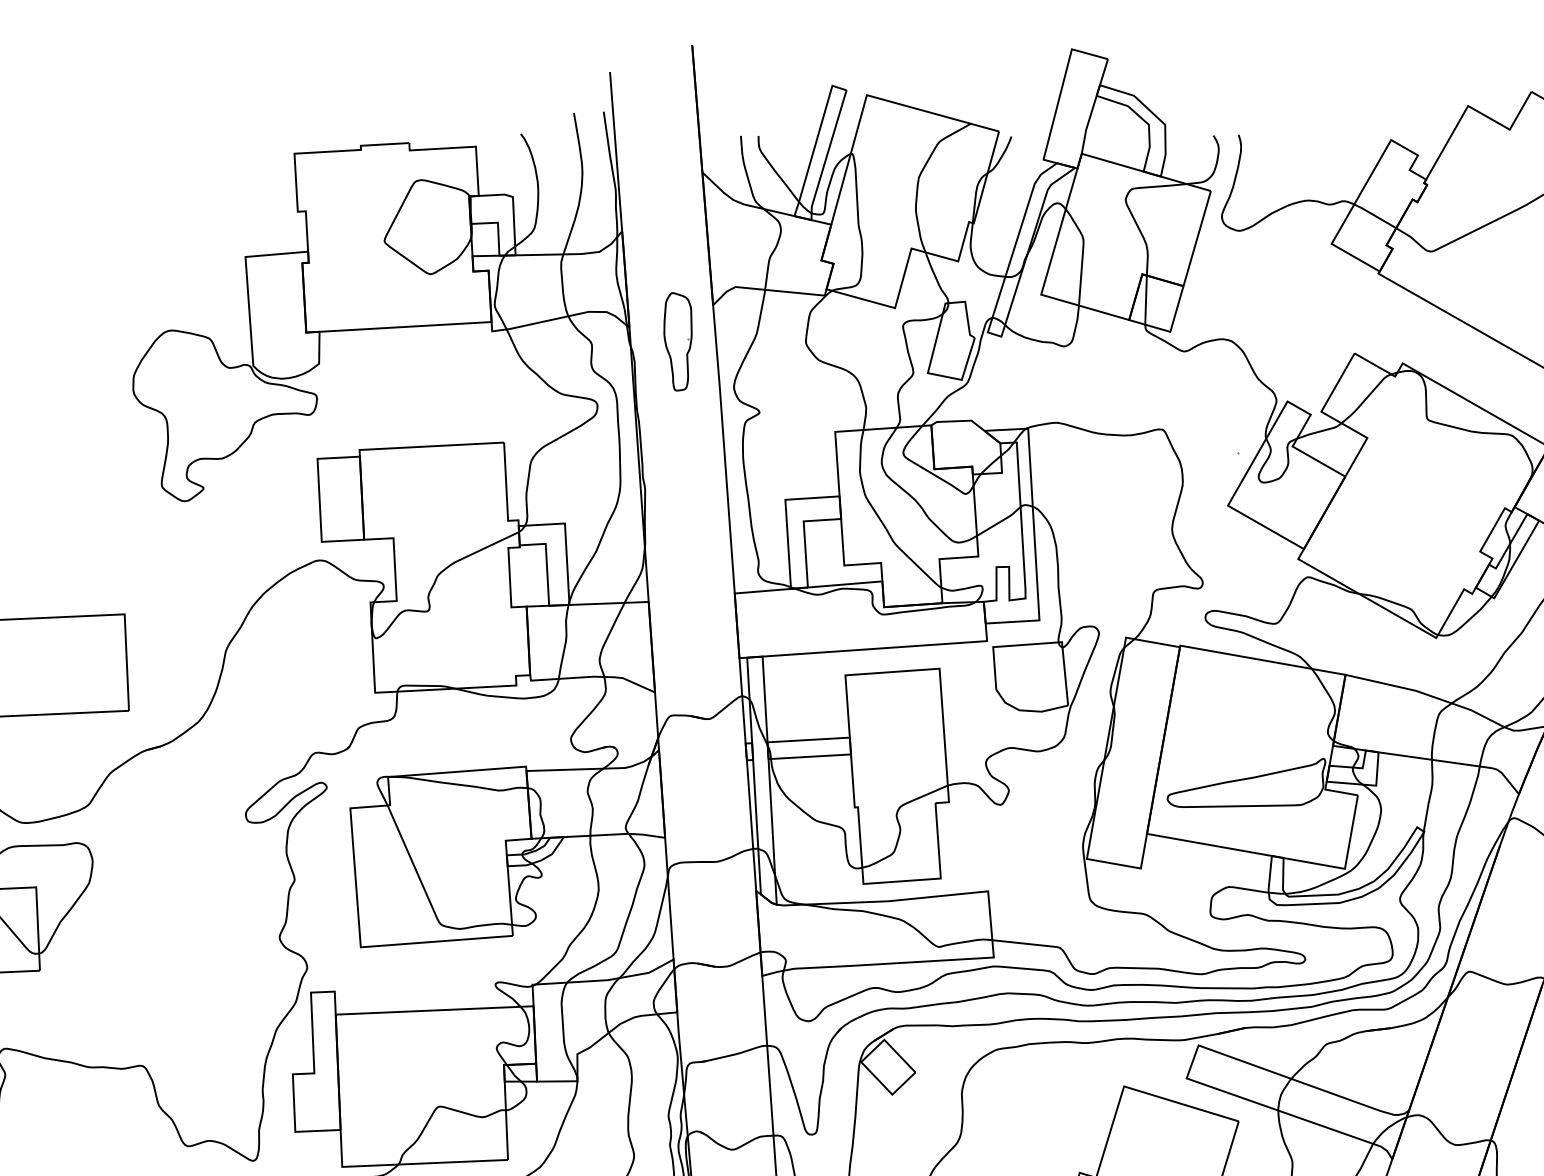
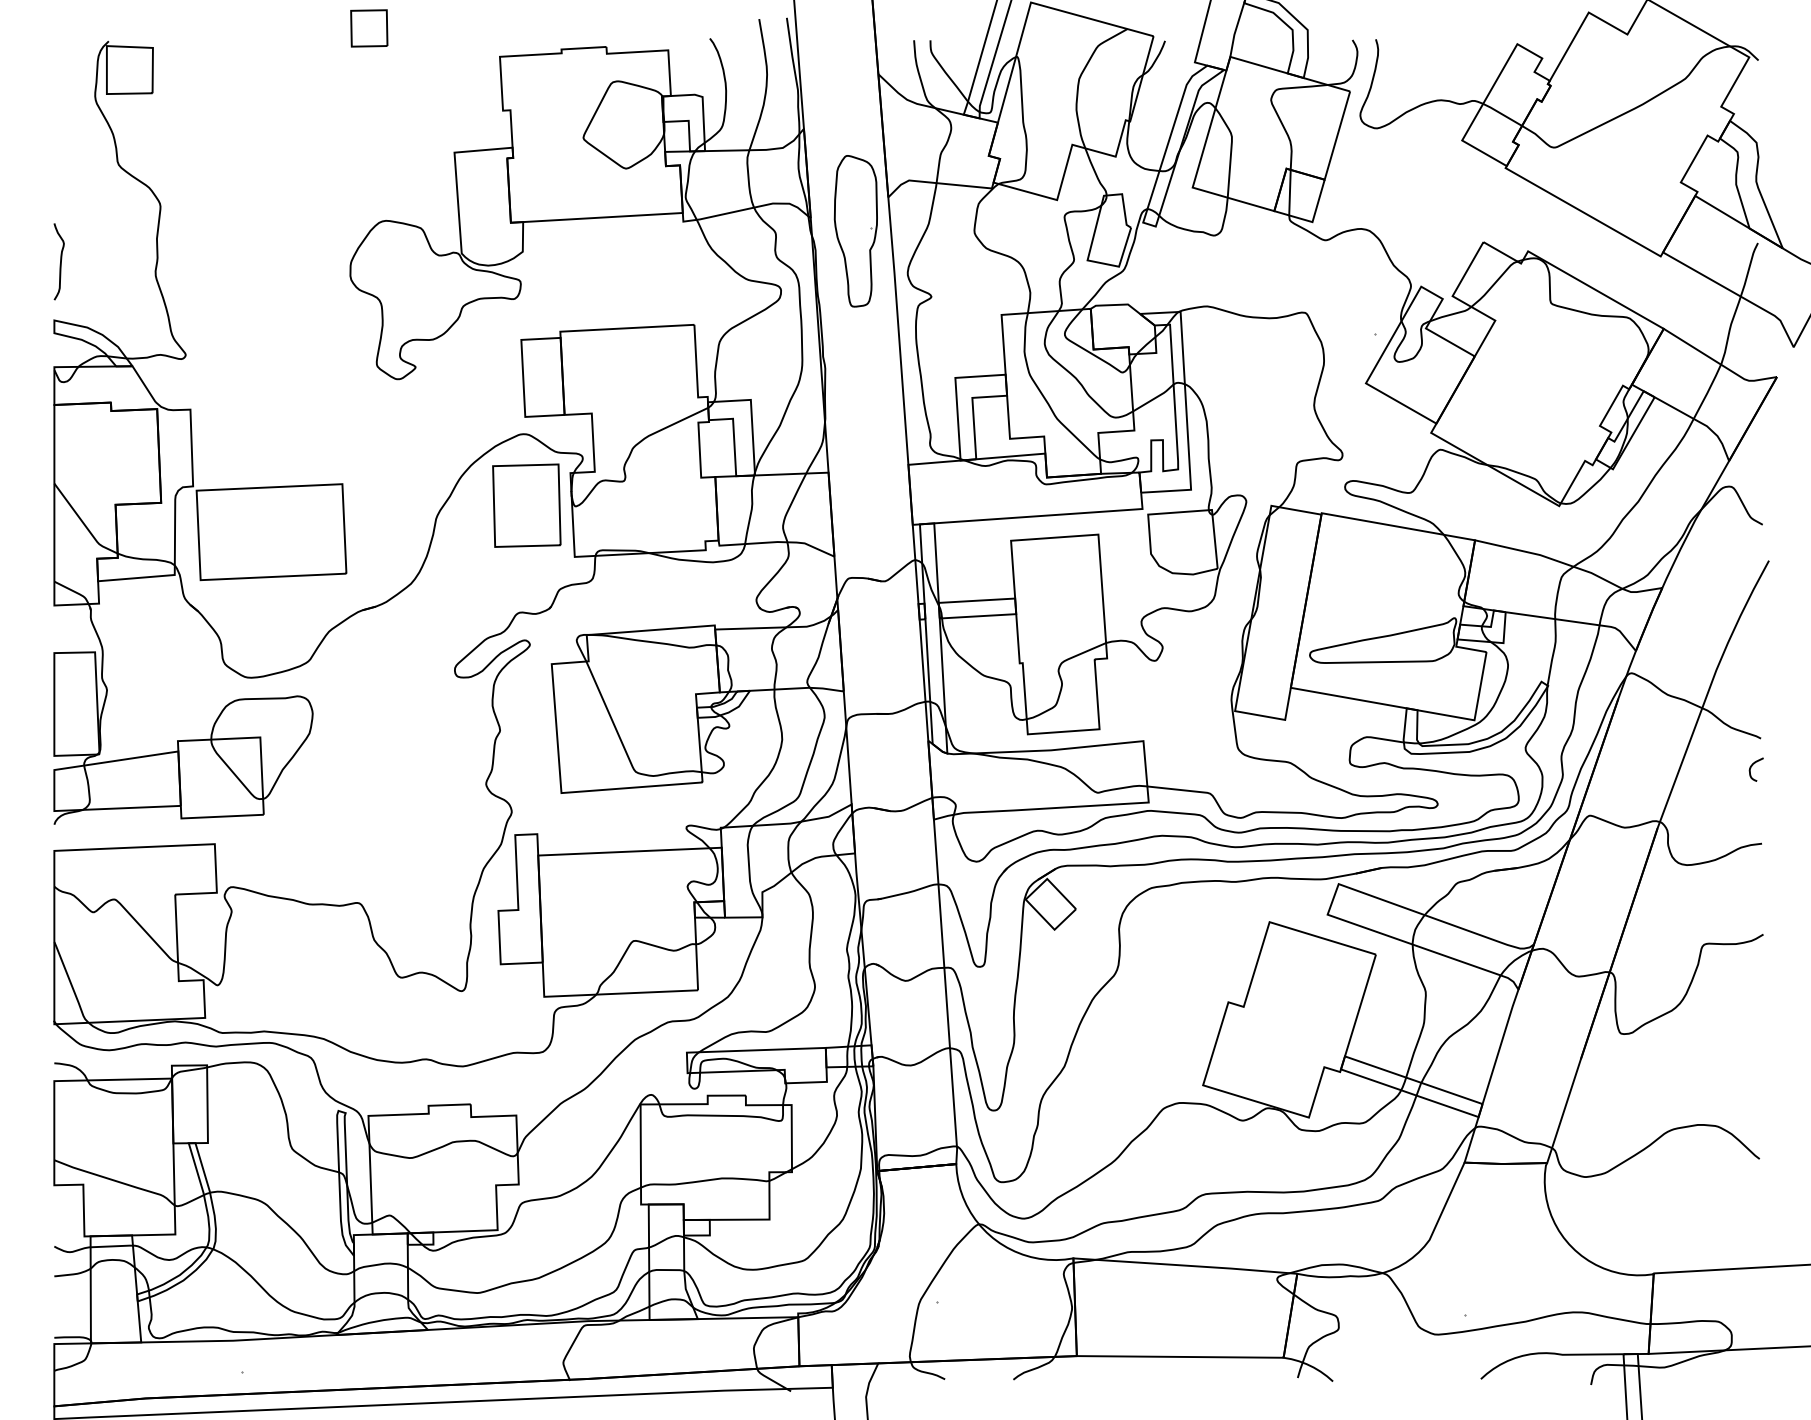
part: (153, 123) -> (369, 28), added
part: (677, 341) -> (855, 231), size x1.67
part: (323, 637) -> (526, 505), added

